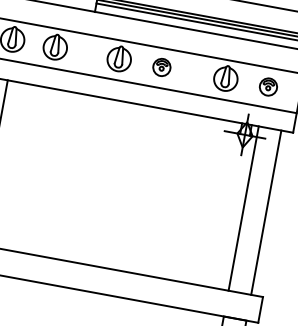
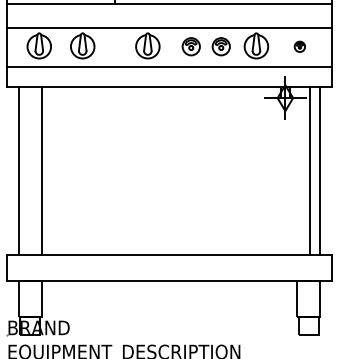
part: (190, 72) -> (220, 46), added
part: (268, 86) -> (299, 46), size x0.6
line: (243, 208) -> (310, 170), moved

